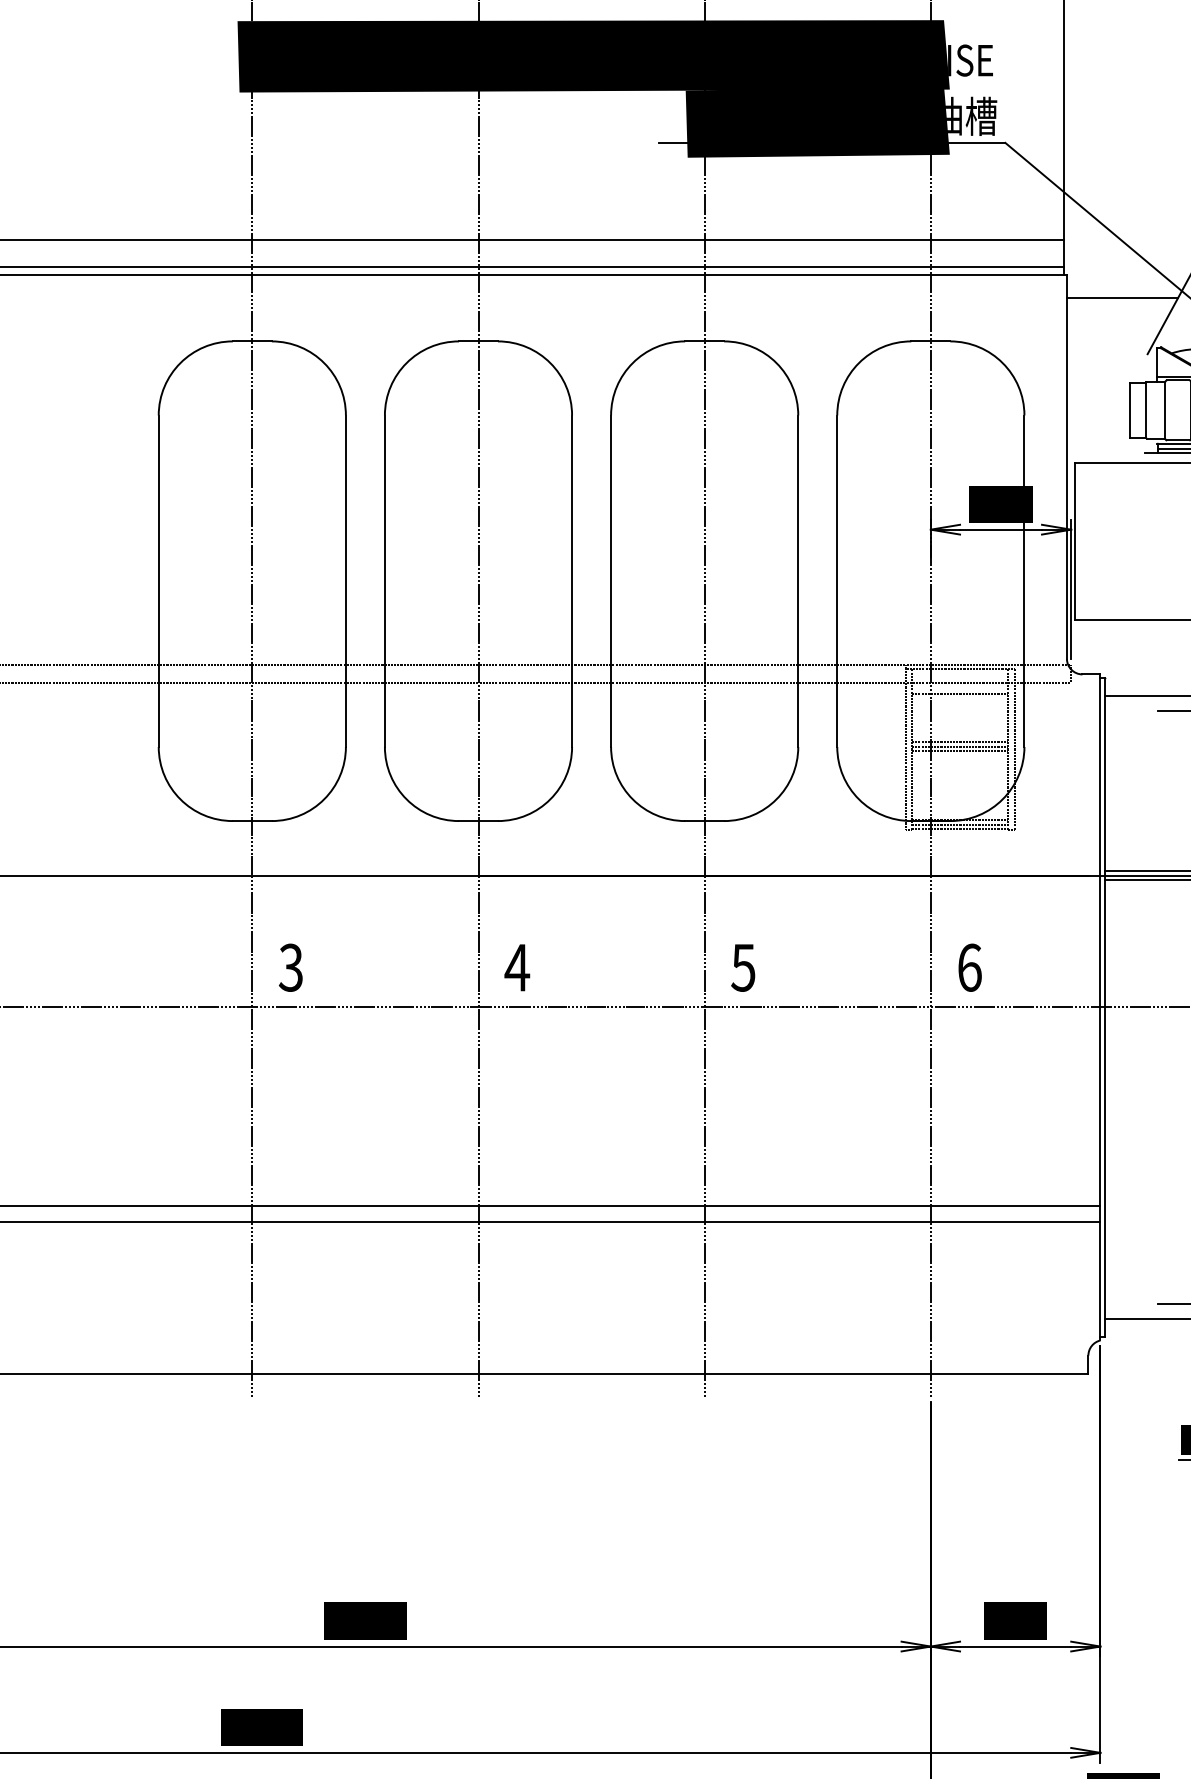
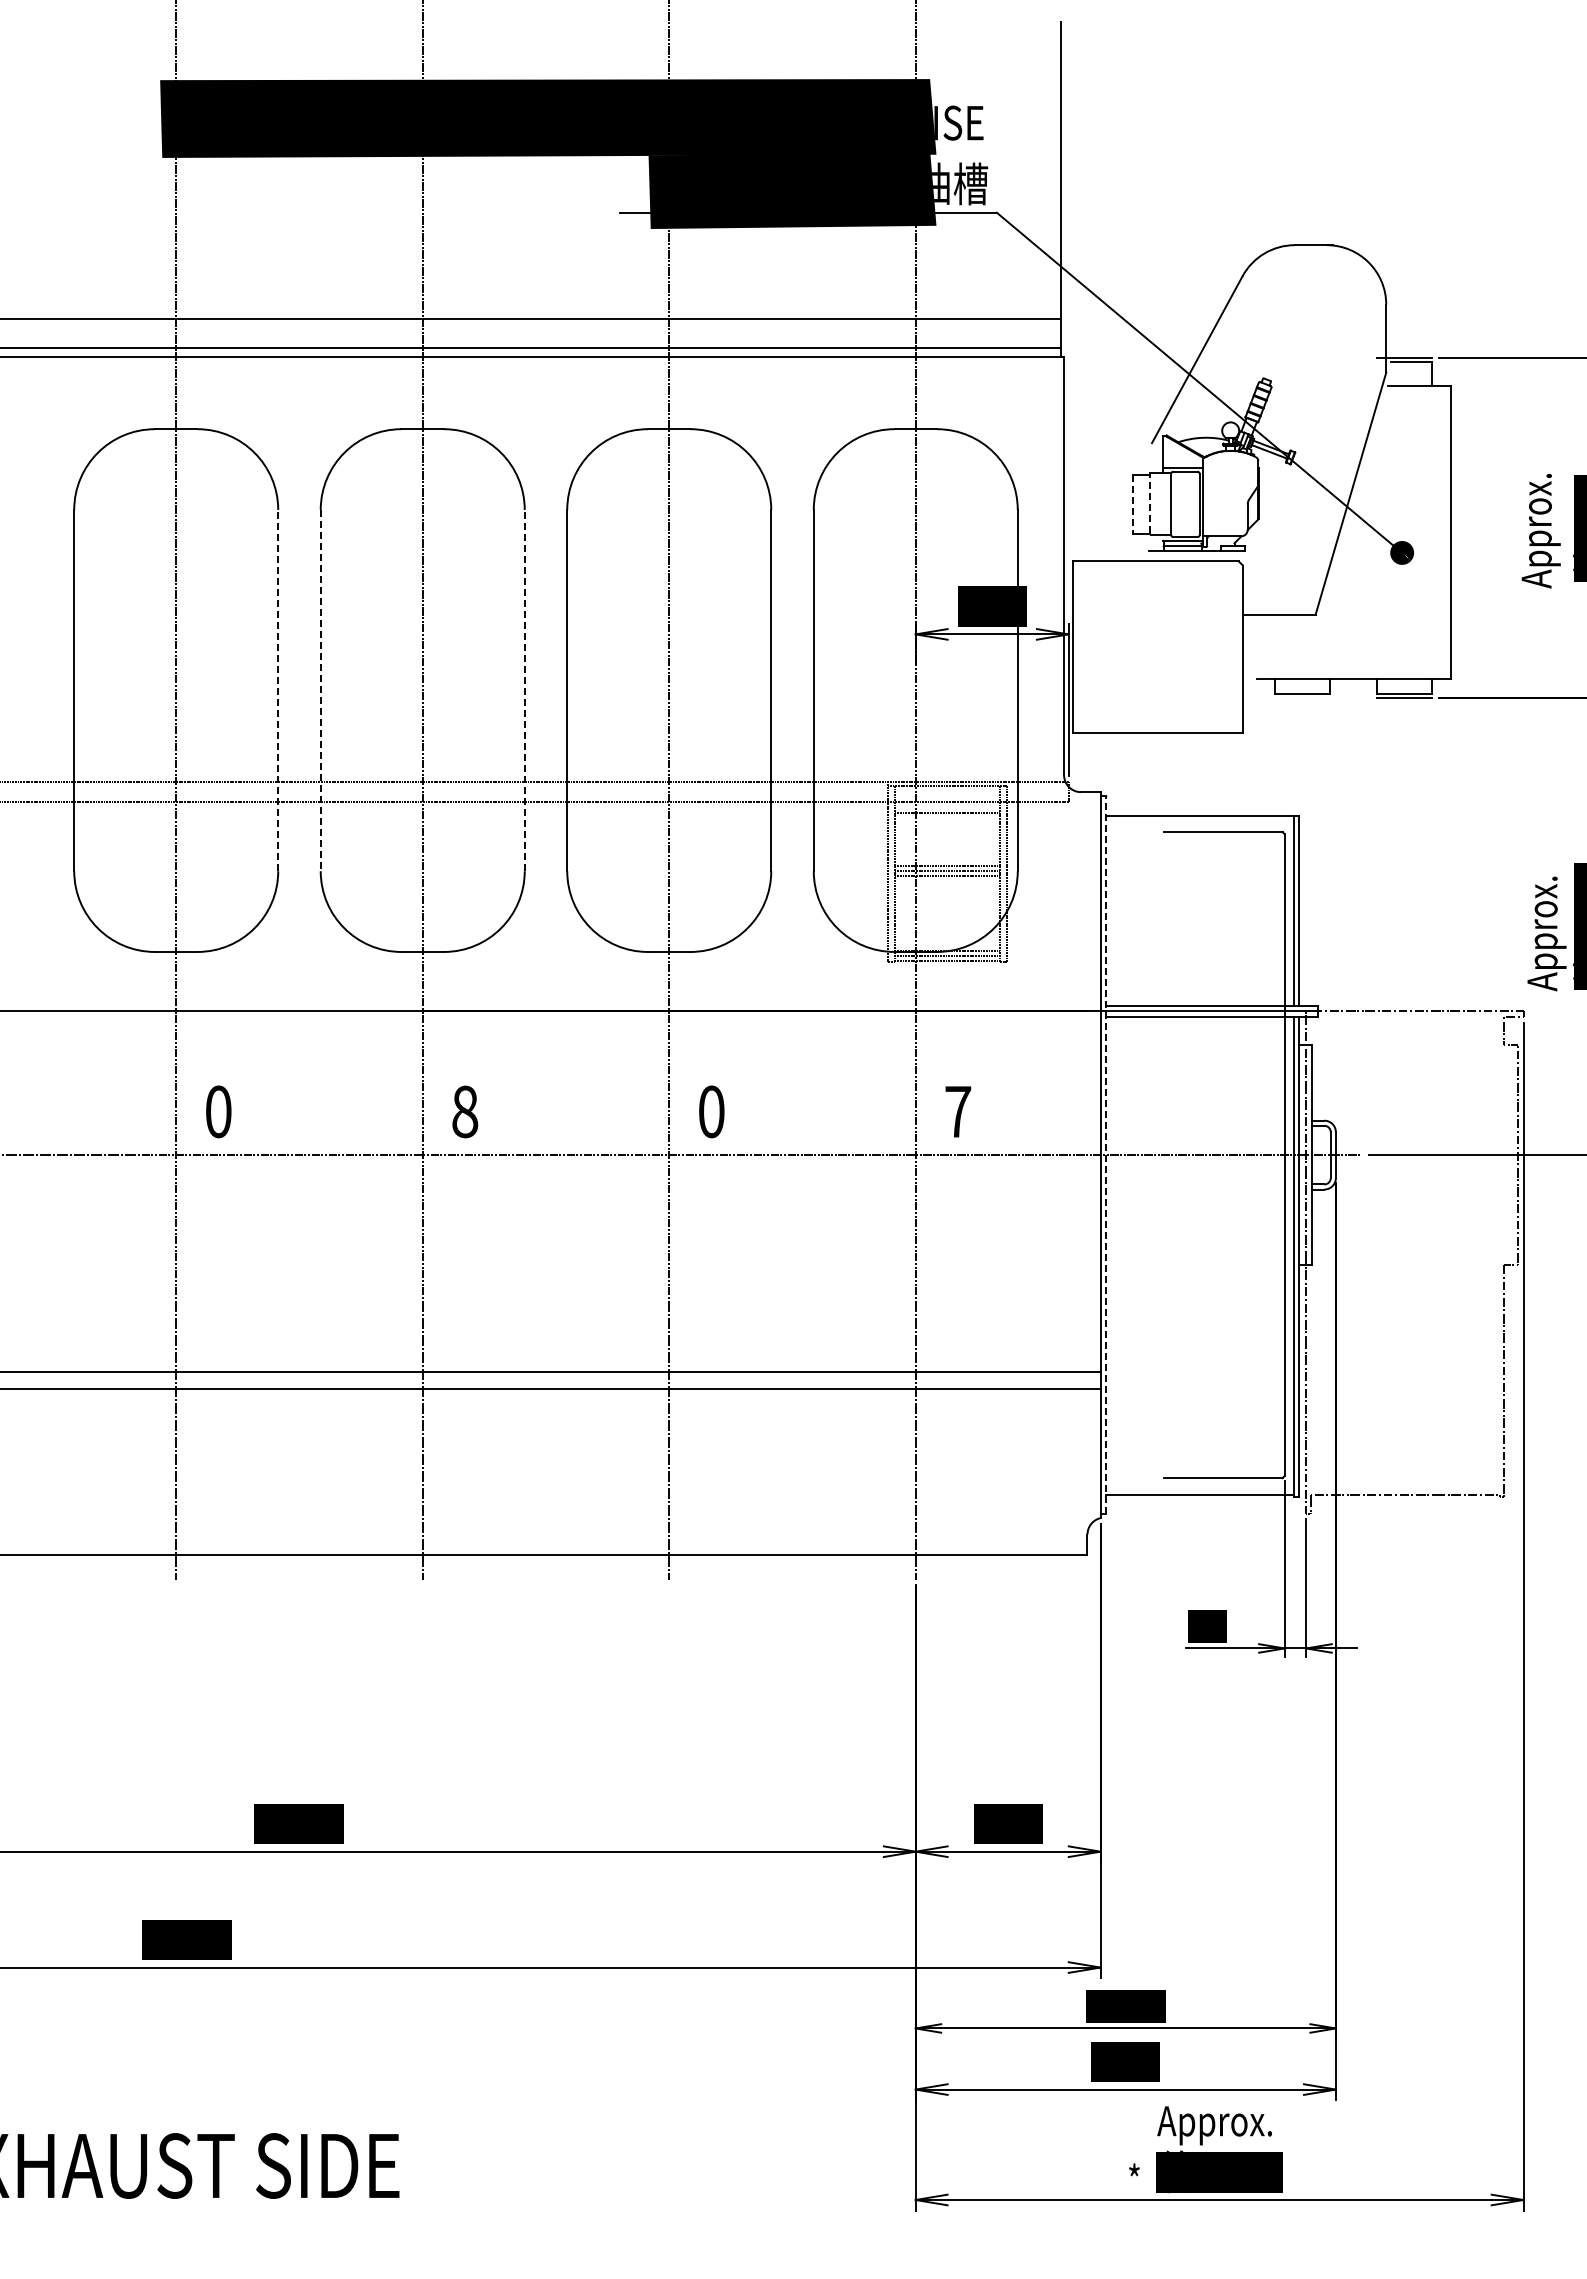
line: (1122, 298) -> (1124, 382), removed
line: (1145, 408) -> (1149, 502), solid -> dashed
line: (1129, 410) -> (1132, 504), solid -> dashed
line: (346, 581) -> (278, 690), solid -> dashed
line: (384, 581) -> (320, 690), solid -> dashed
line: (571, 581) -> (524, 690), solid -> dashed
text: (291, 967) -> (218, 1111), 3 -> 0
text: (516, 967) -> (464, 1111), 4 -> 8
text: (743, 967) -> (711, 1111), 5 -> 0
text: (970, 967) -> (958, 1111), 6 -> 7
line: (1104, 1007) -> (1105, 1155), solid -> dashed

